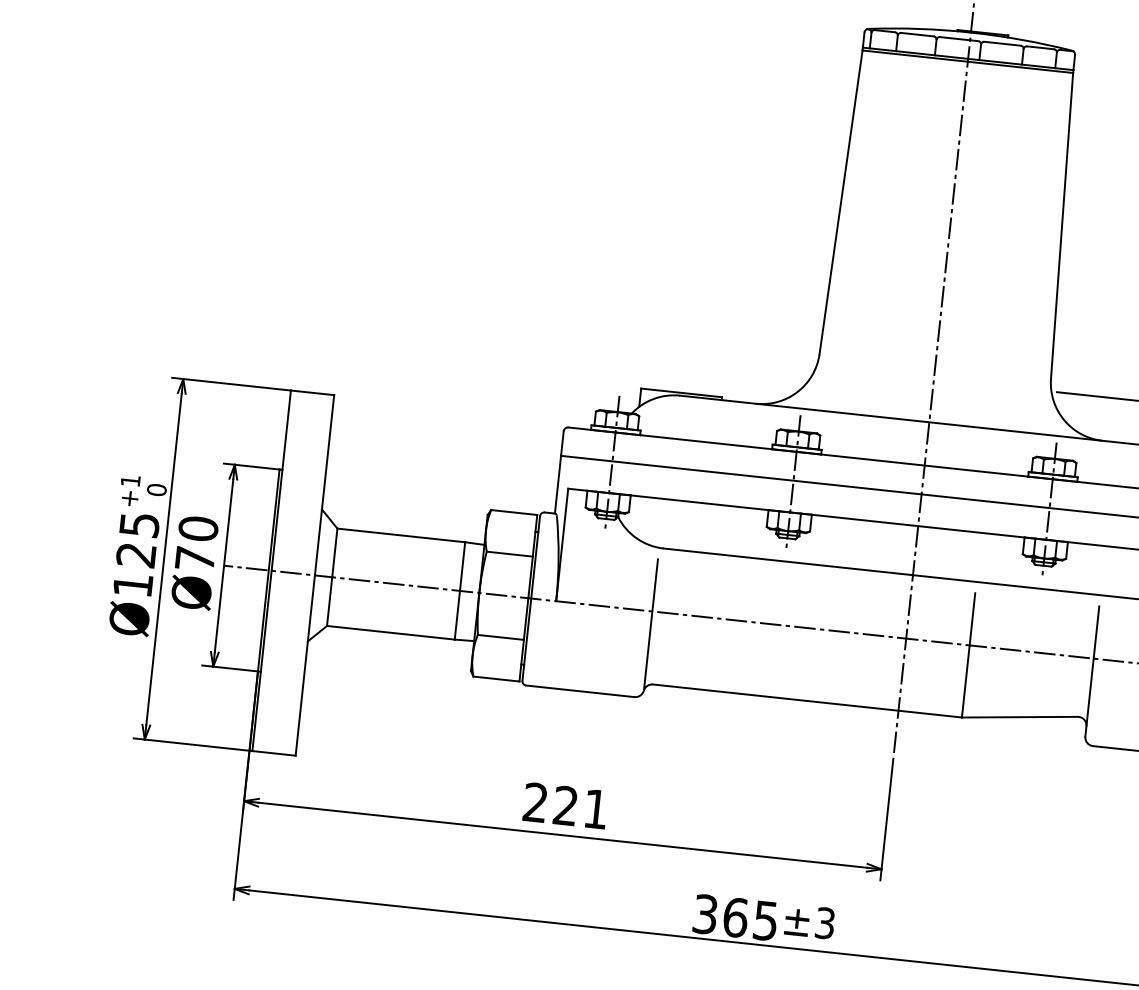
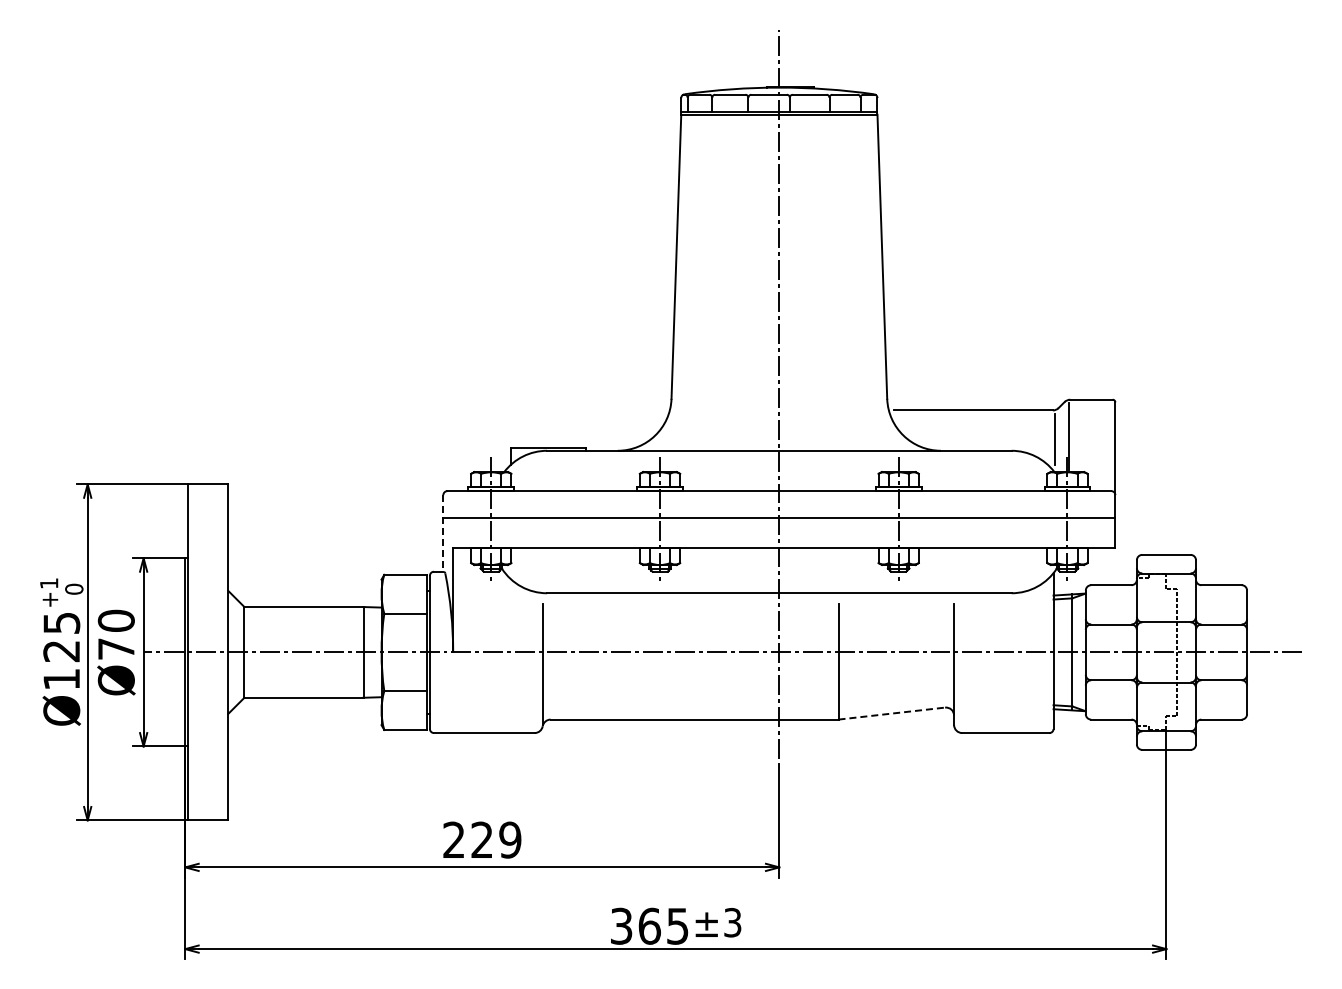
line: (559, 472) -> (443, 533), solid -> dashed
line: (1019, 717) -> (891, 713), solid -> dashed
text: (596, 808) -> (510, 839), 221 -> 229

